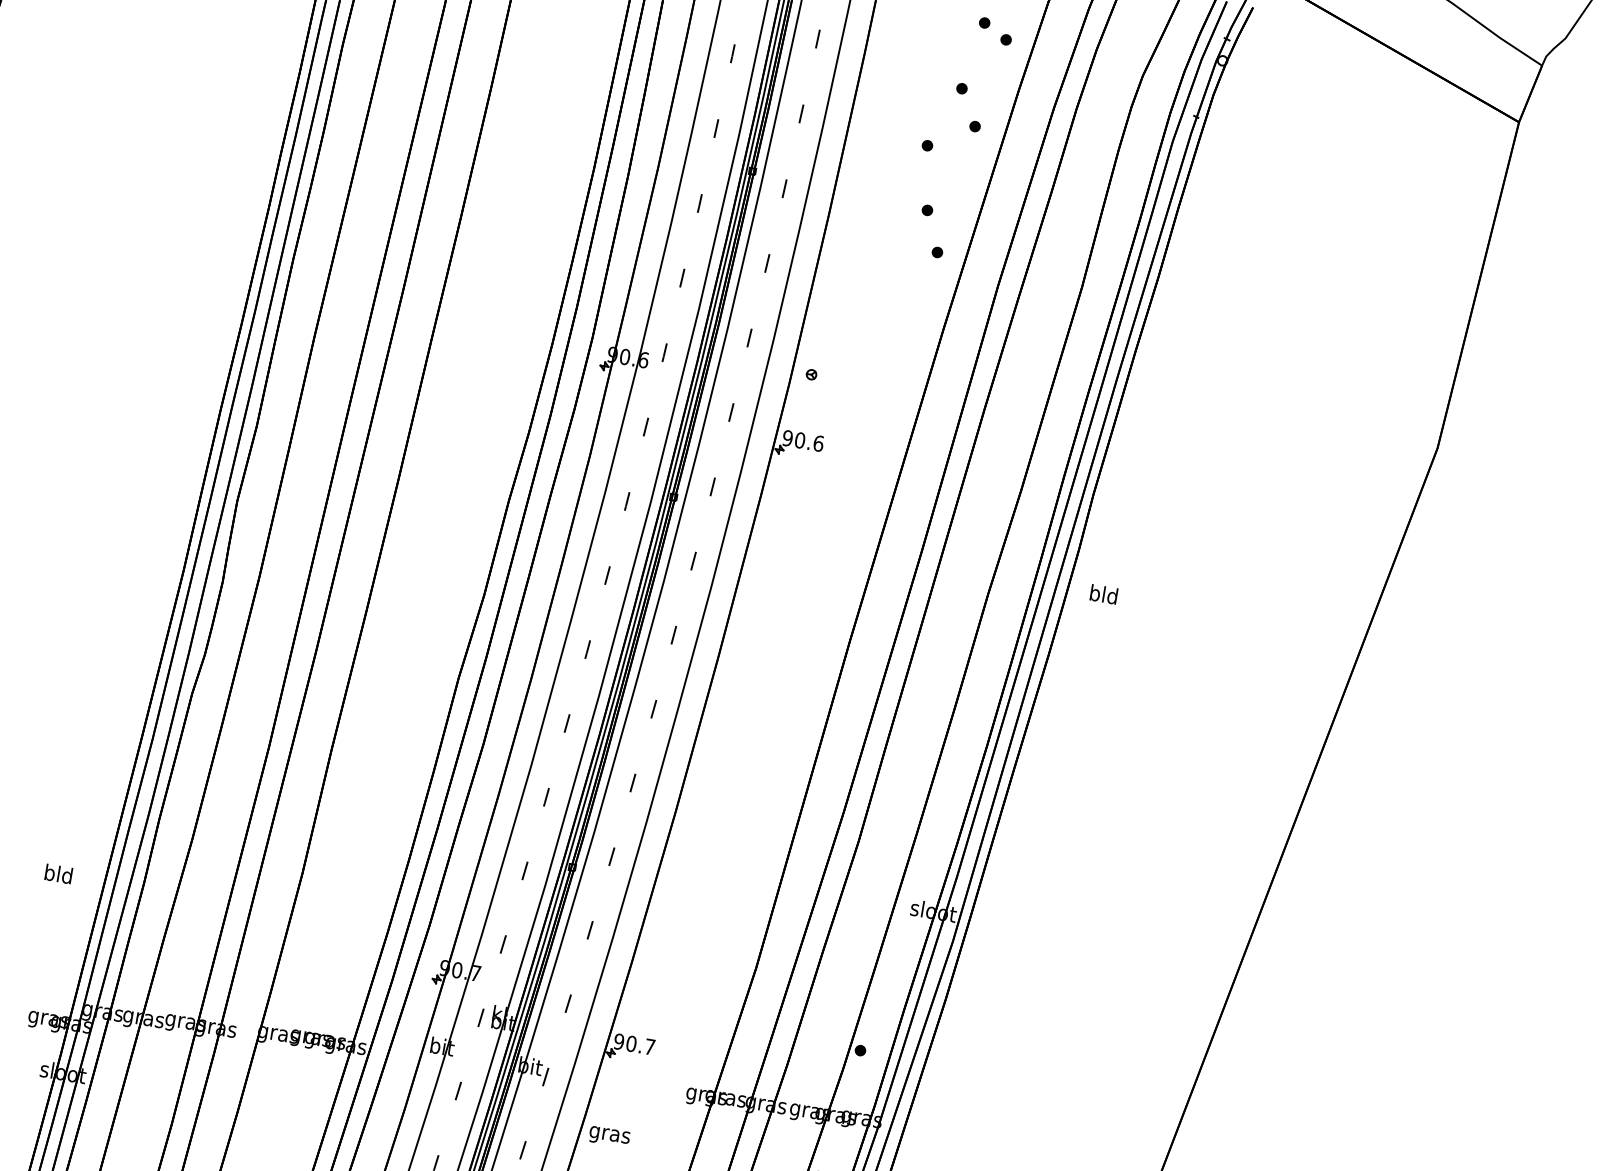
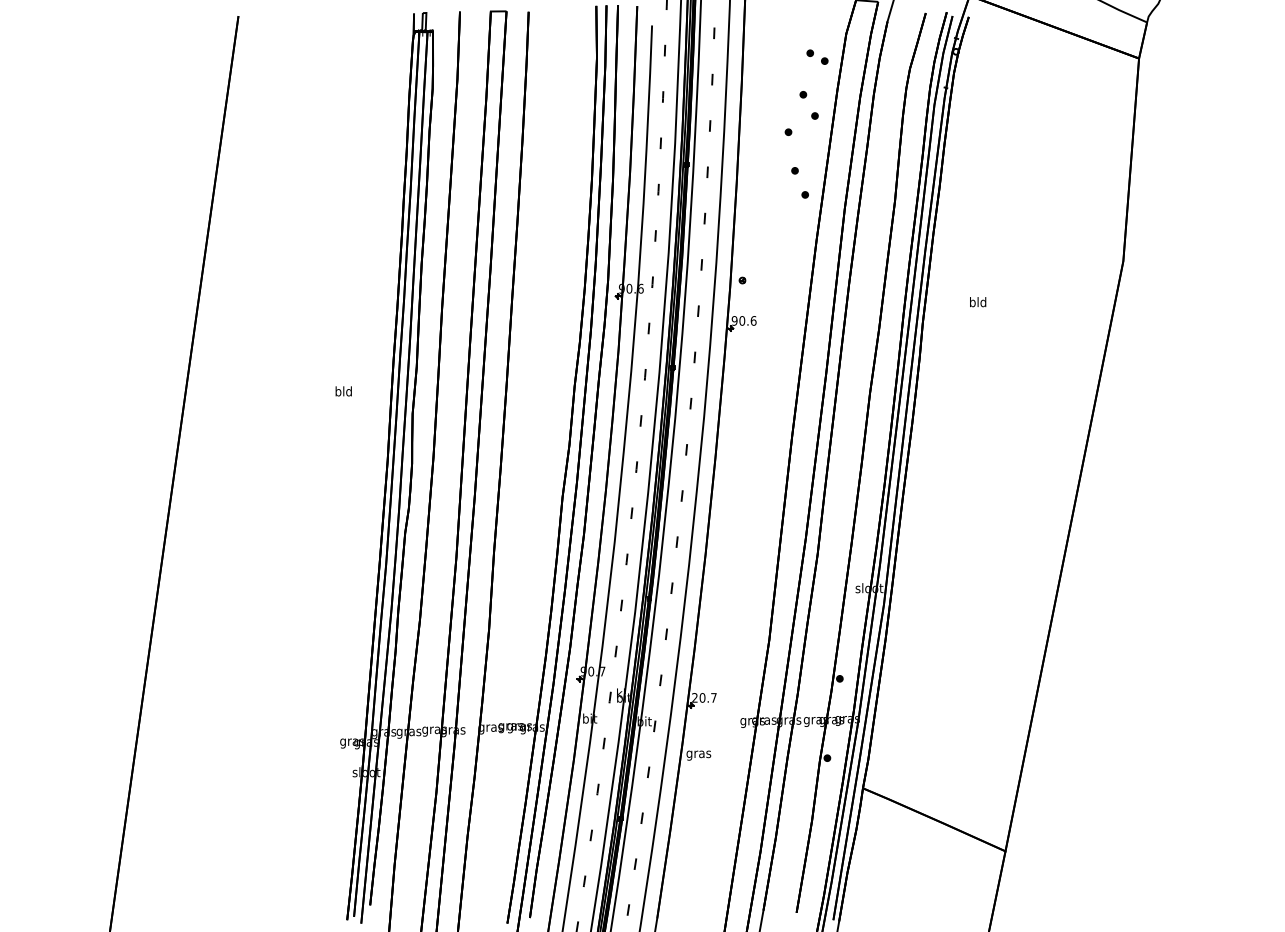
text: (1104, 595) -> (978, 302), moved
text: (58, 874) -> (343, 391), moved
text: (618, 1040) -> (694, 697), 90.7 -> 20.7

